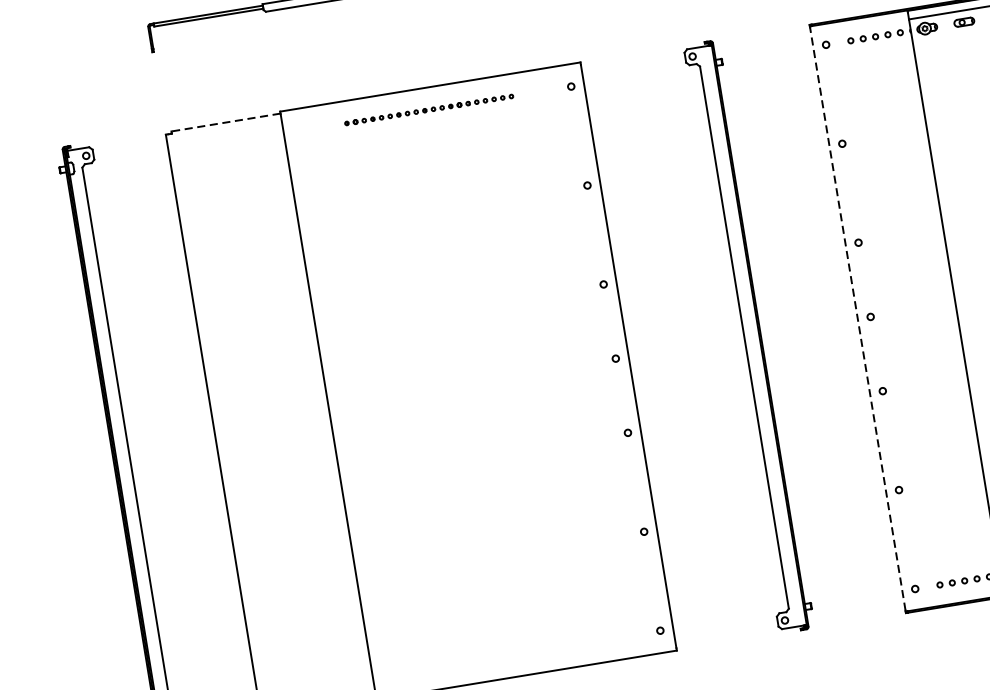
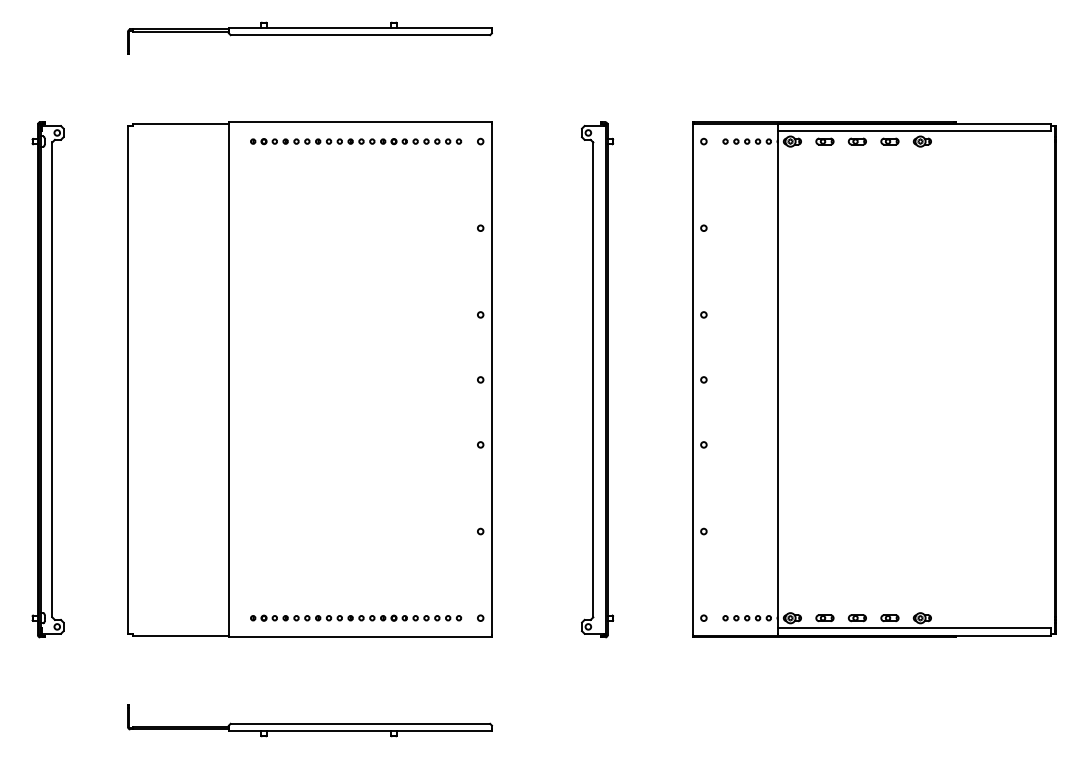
part: (429, 109) -> (356, 141), size x1.43
line: (226, 123) -> (181, 124), dashed -> solid
line: (857, 318) -> (692, 379), dashed -> solid
part: (518, 653) -> (356, 617), added

